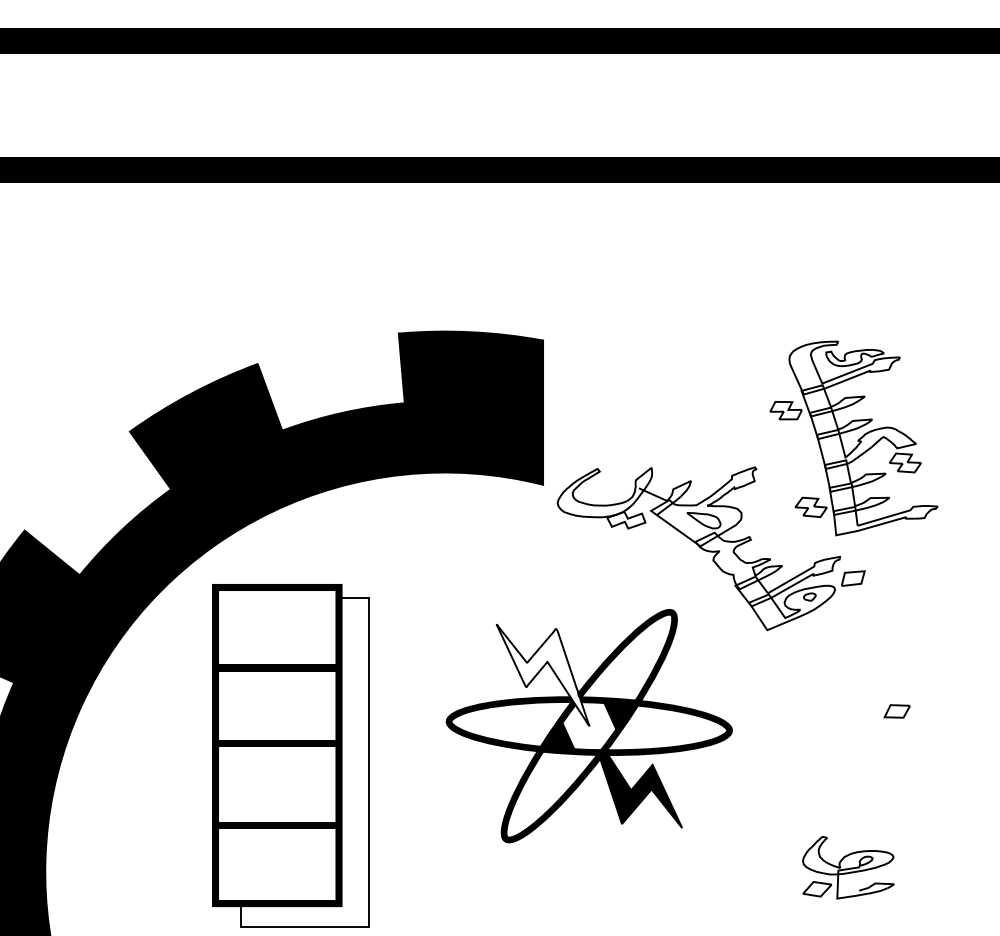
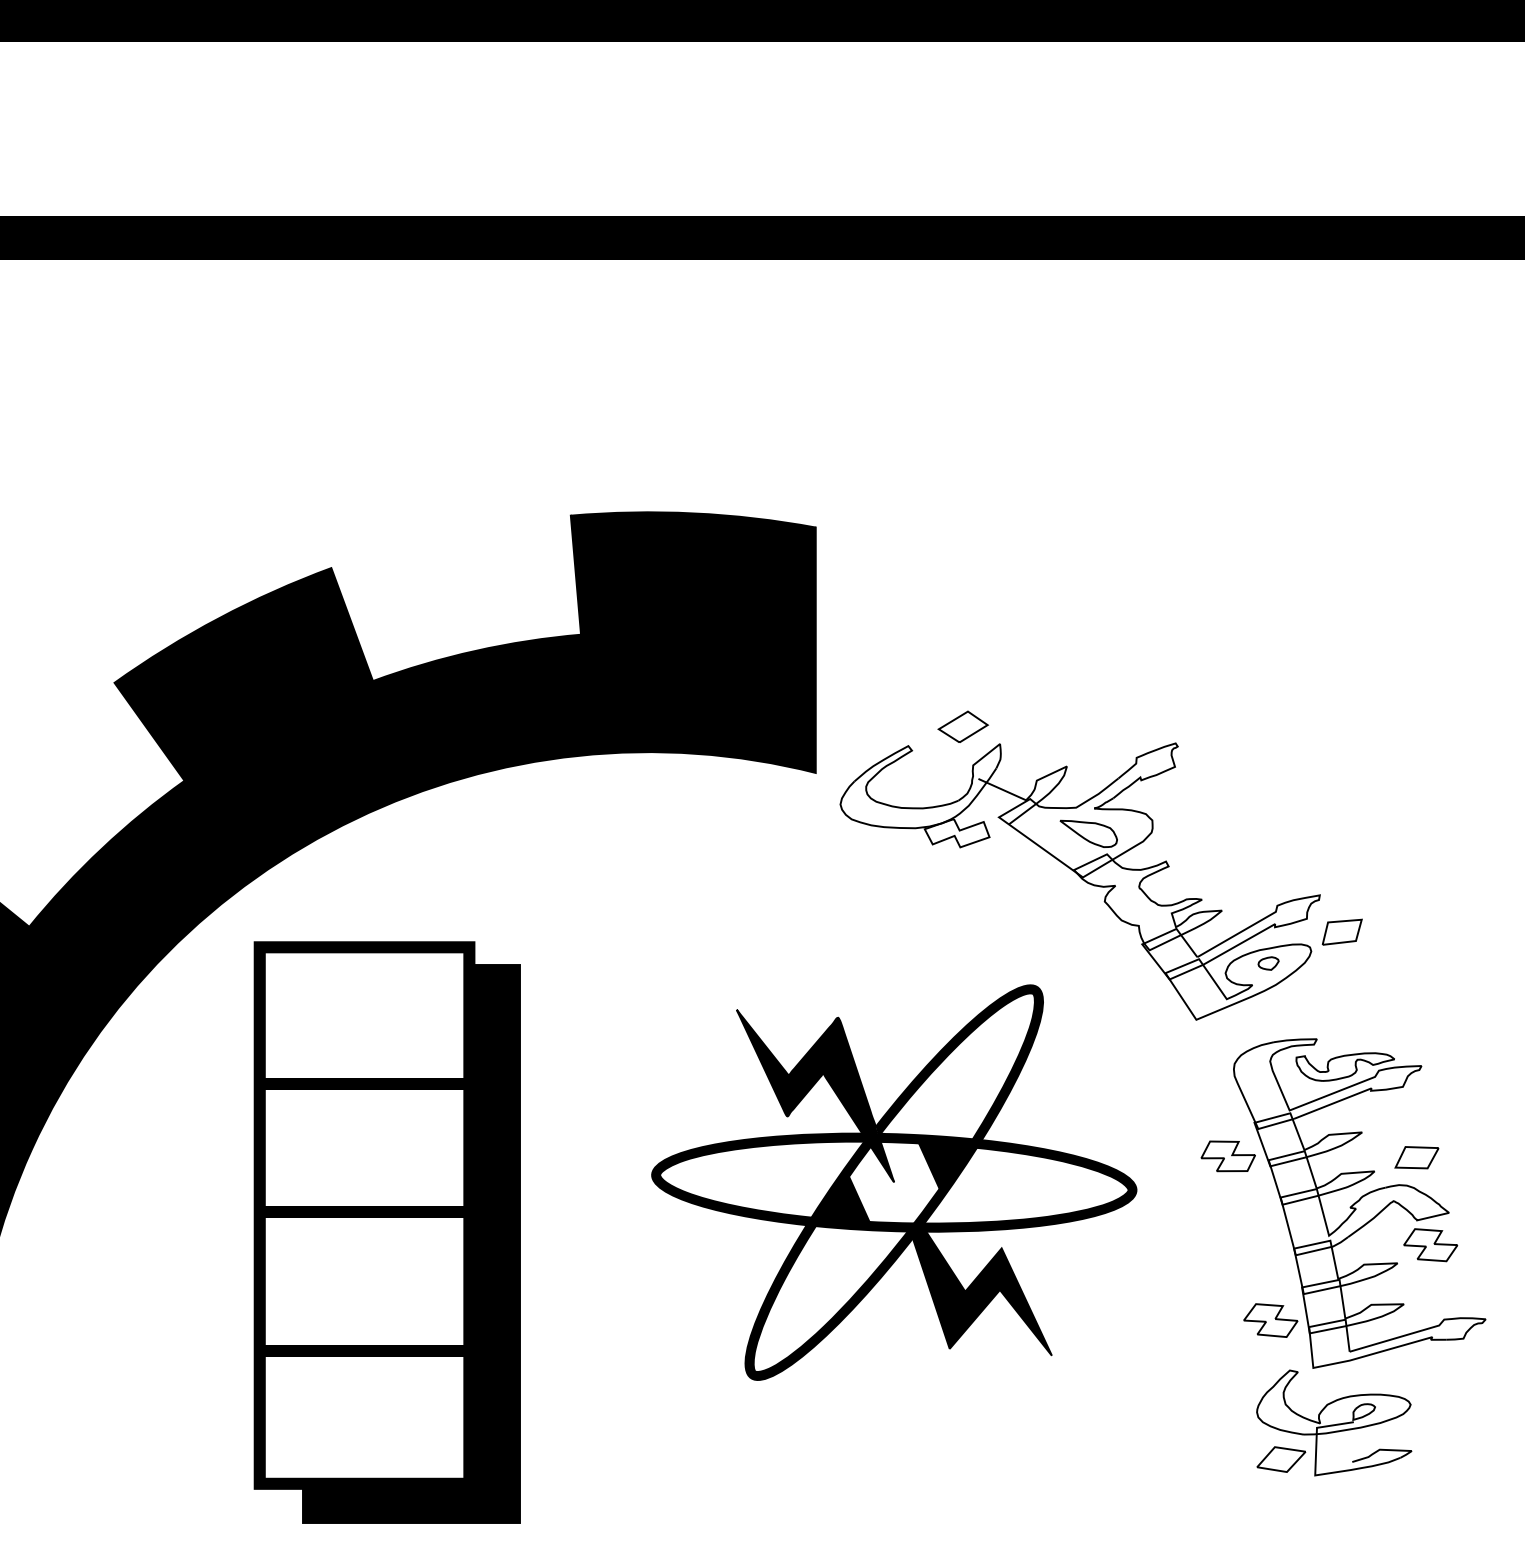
part: (853, 438) -> (1342, 1203), moved
part: (629, 457) -> (962, 726), added
fill: (542, 675) -> (814, 1096), added
fill: (304, 761) -> (410, 1242), added

